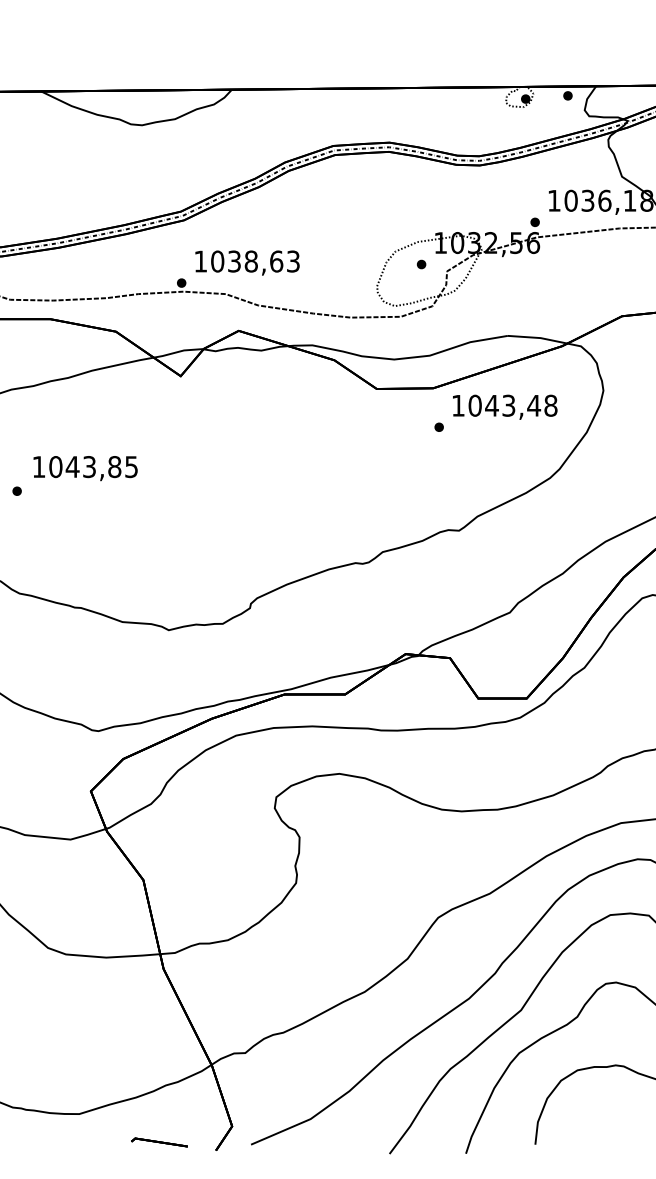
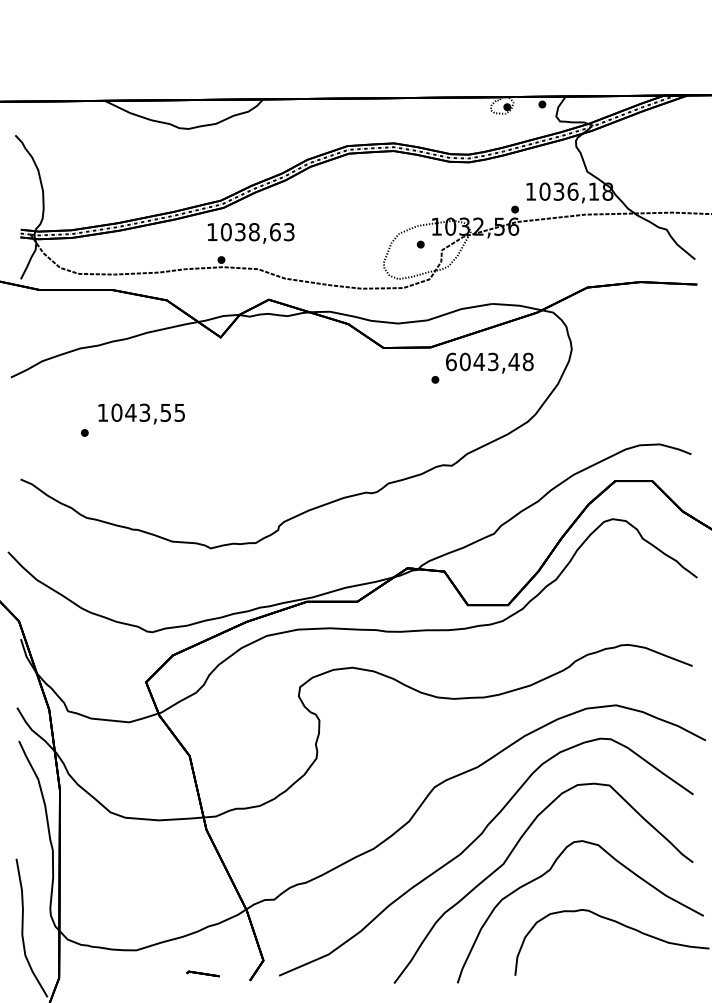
text: (246, 263) -> (250, 233), moved
text: (458, 405) -> (451, 361), 1043,48 -> 6043,48
text: (114, 466) -> (165, 412), 1043,85 -> 1043,55
part: (158, 1141) -> (202, 973), size x0.7

